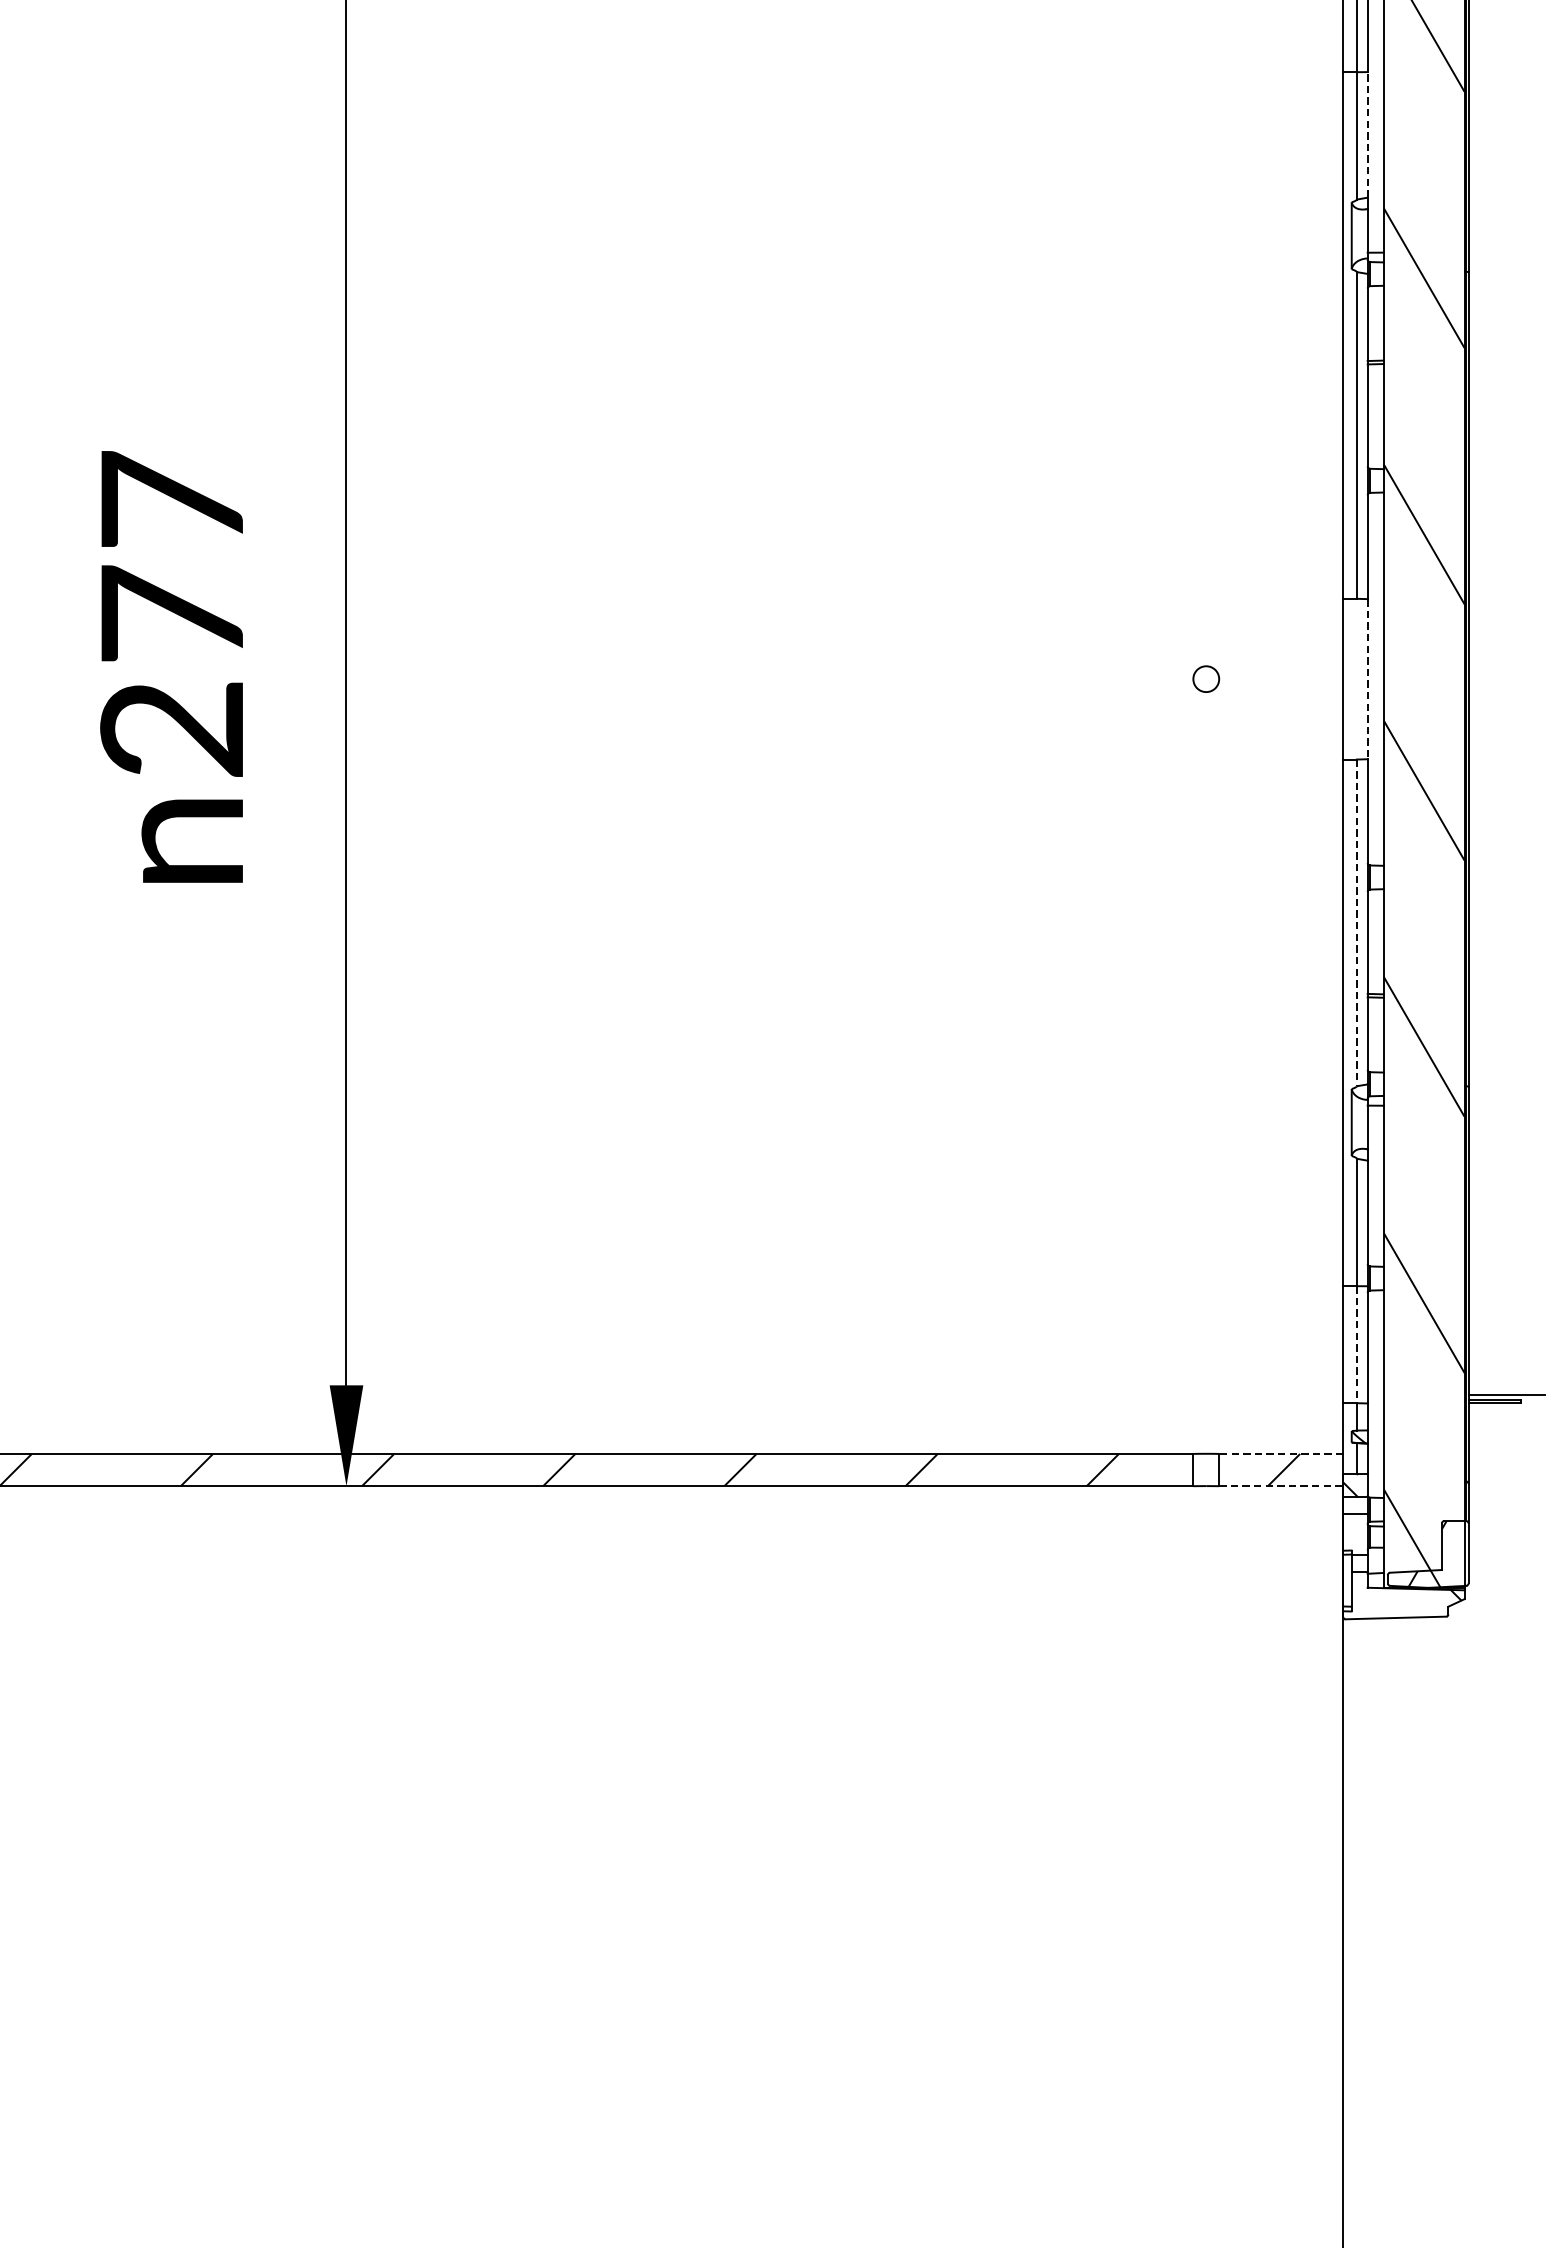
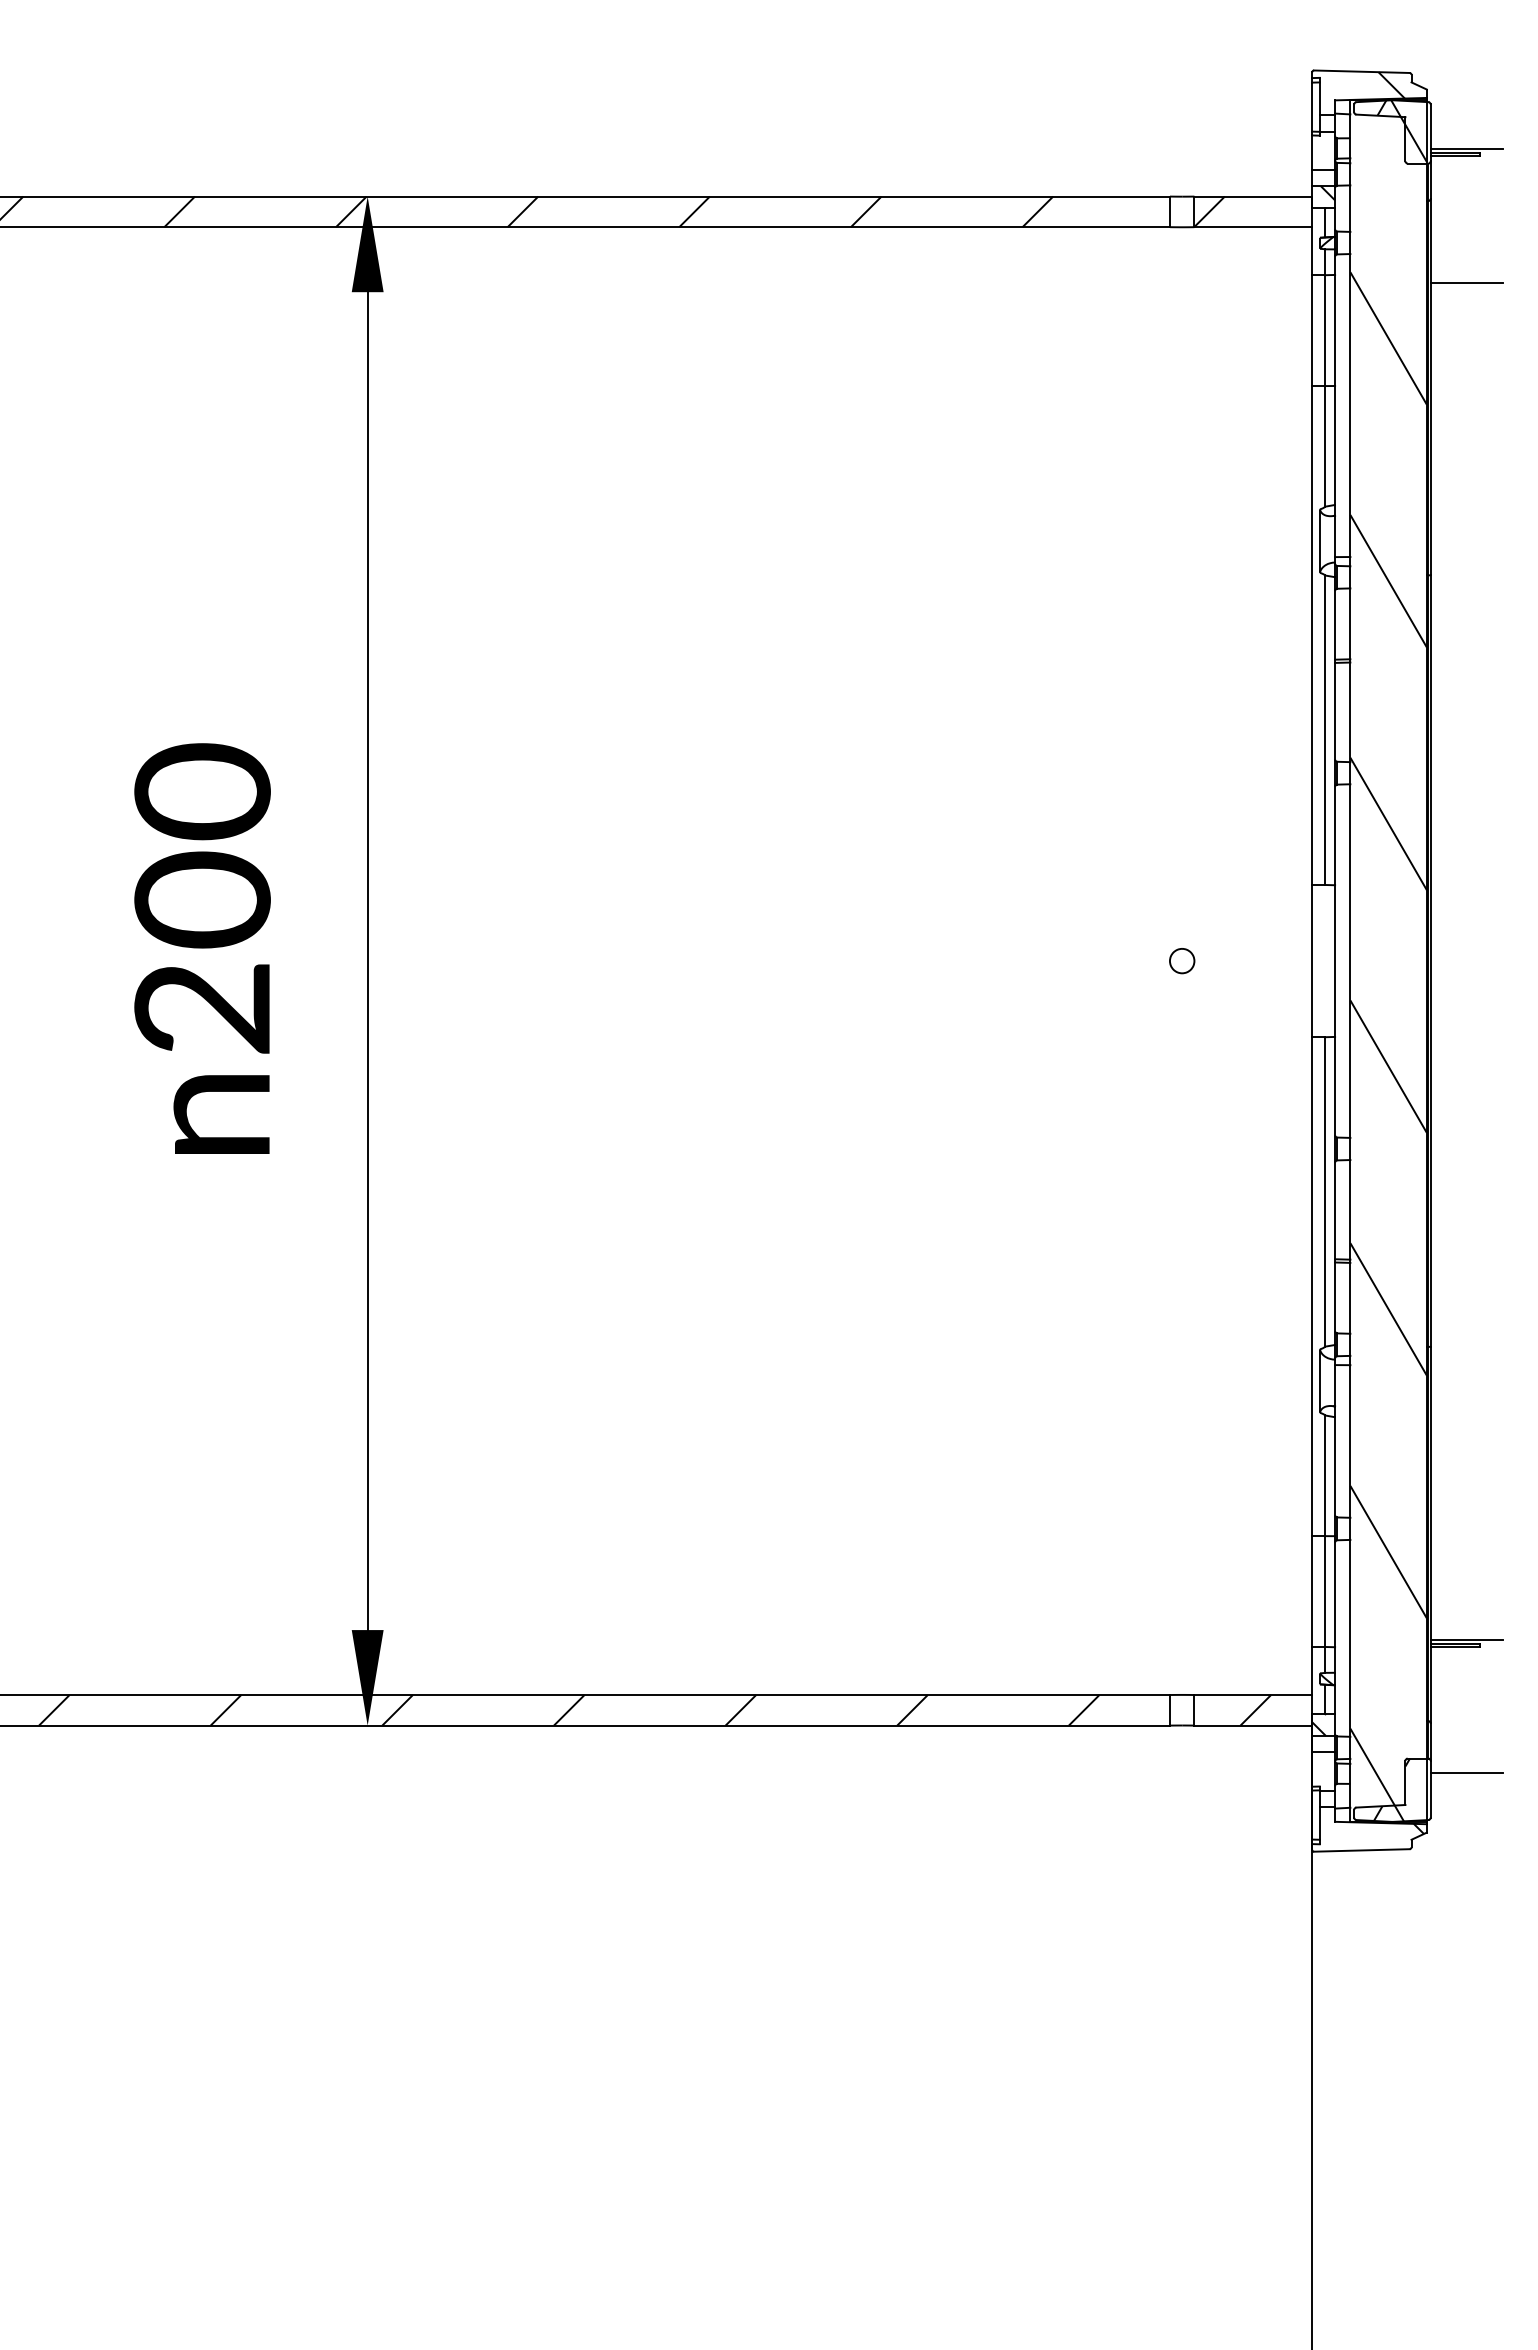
line: (1368, 133) -> (1335, 444), dashed -> solid
text: (172, 557) -> (202, 845), 277 -> 200
line: (1368, 679) -> (1335, 961), dashed -> solid
line: (1356, 922) -> (1324, 1191), dashed -> solid
line: (1356, 1345) -> (1324, 1592), dashed -> solid
line: (1281, 1454) -> (1253, 1695), dashed -> solid
line: (1281, 1486) -> (1253, 1725), dashed -> solid
line: (1506, 1536) -> (1466, 1773), added

